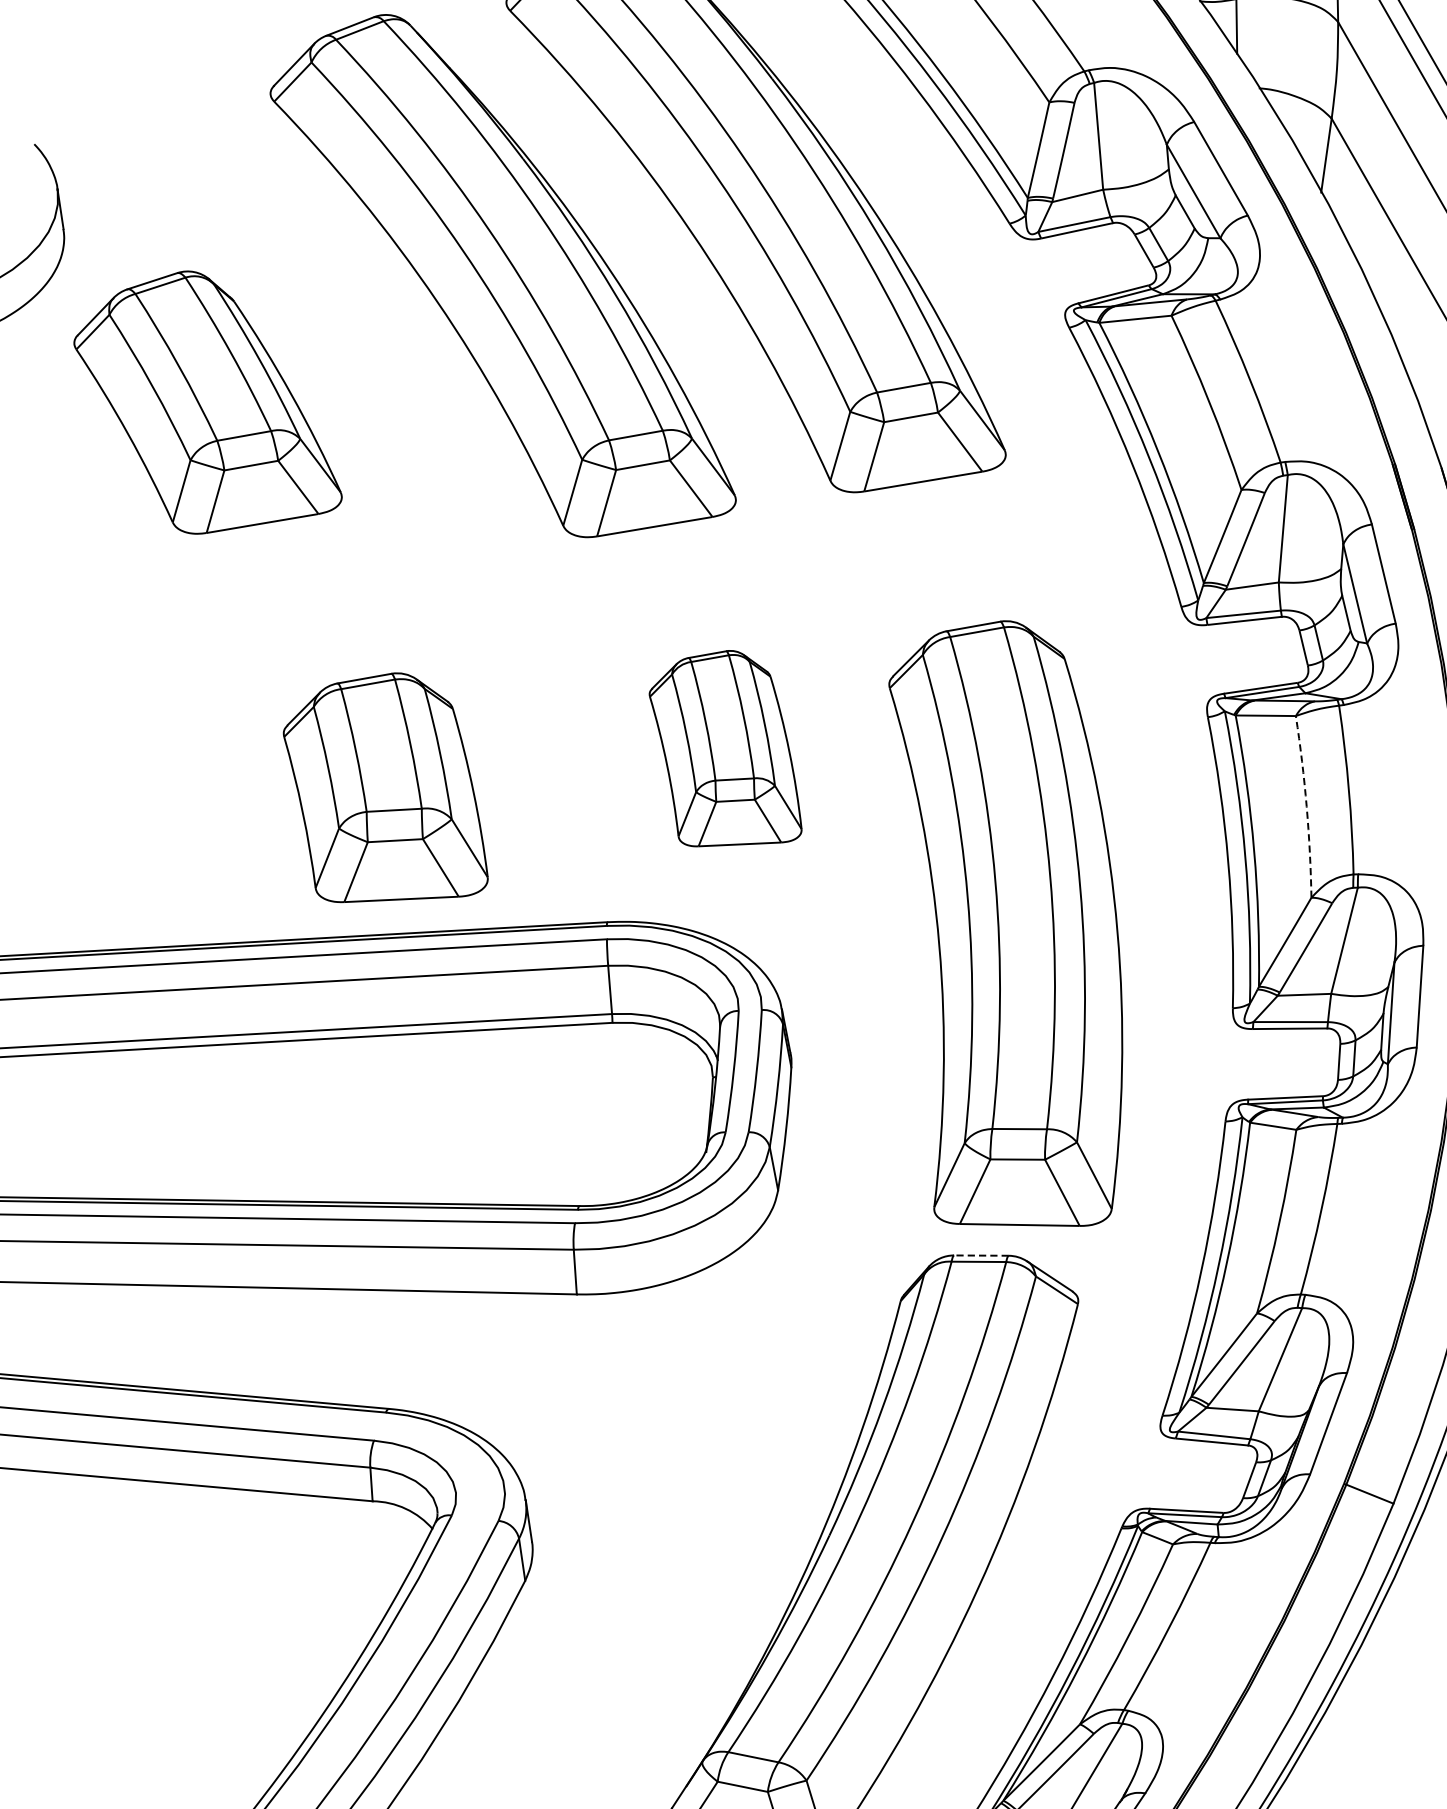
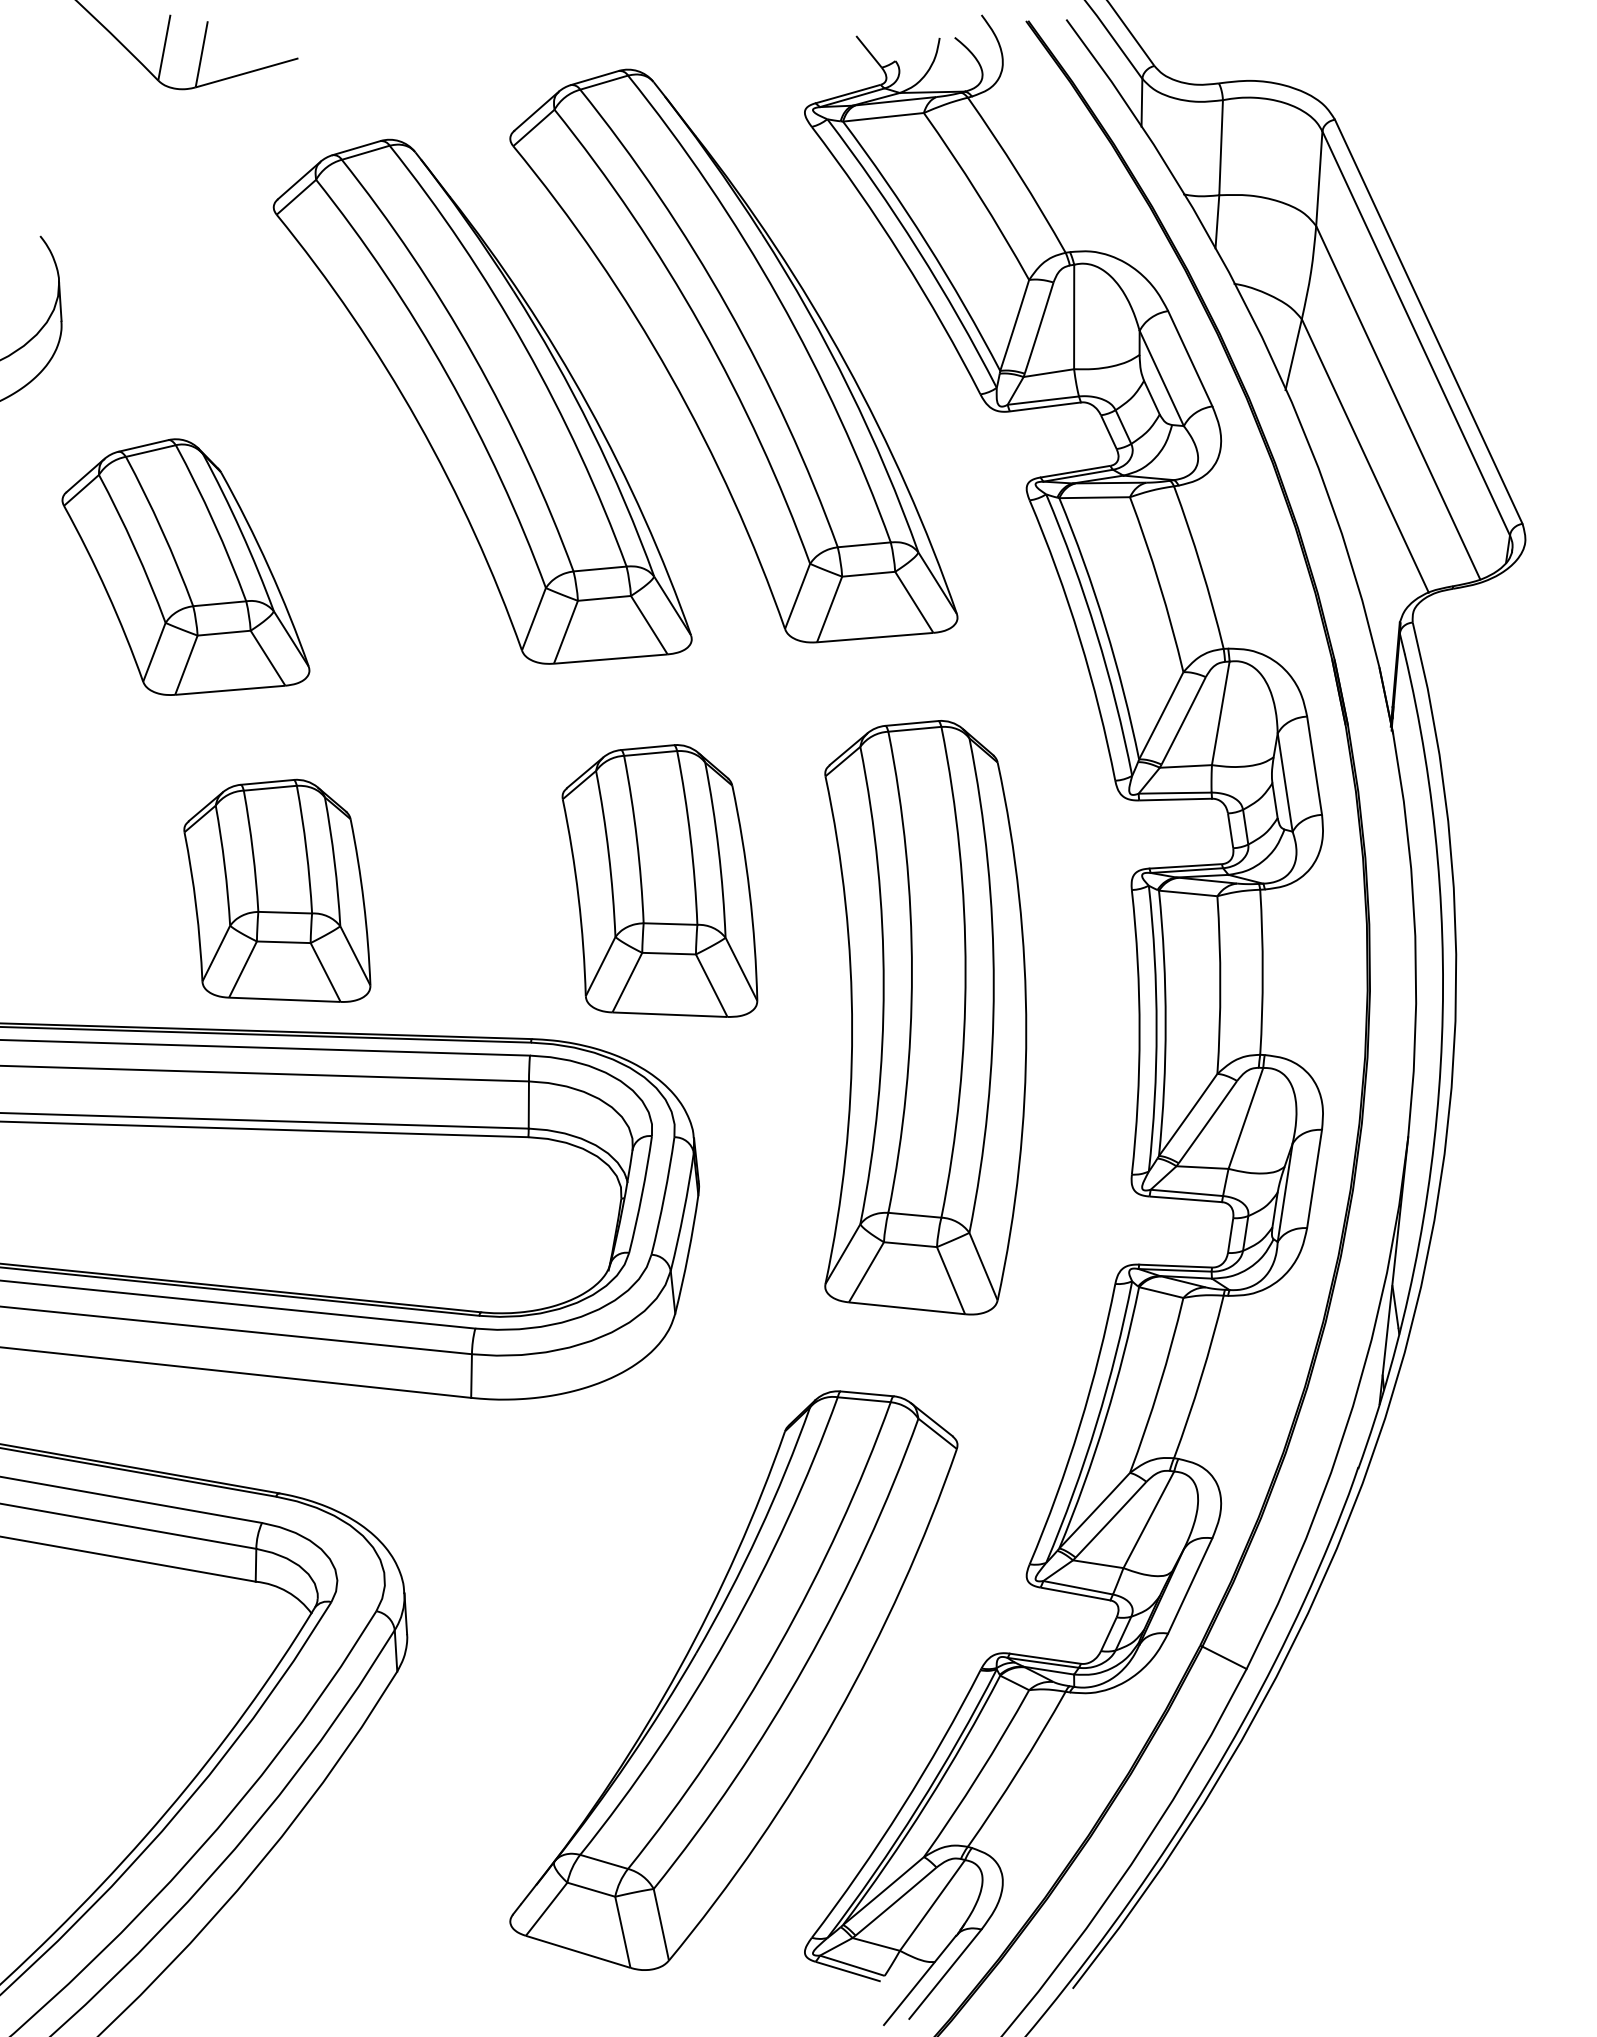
part: (205, 400) -> (185, 566), moved
part: (724, 748) -> (659, 880), size x1.43
part: (384, 788) -> (277, 890), moved
arc: (1306, 807) -> (1220, 985), dashed -> solid
part: (1013, 925) -> (925, 1017), moved
line: (981, 1255) -> (867, 1393), dashed -> solid

